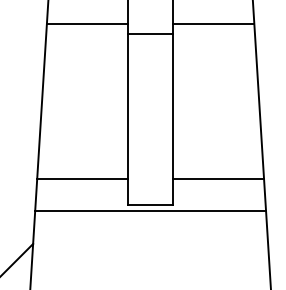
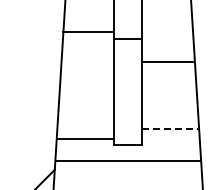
line: (213, 24) -> (167, 62), moved
line: (82, 179) -> (85, 139), moved
line: (219, 179) -> (171, 129), solid -> dashed
line: (151, 211) -> (128, 161), moved

